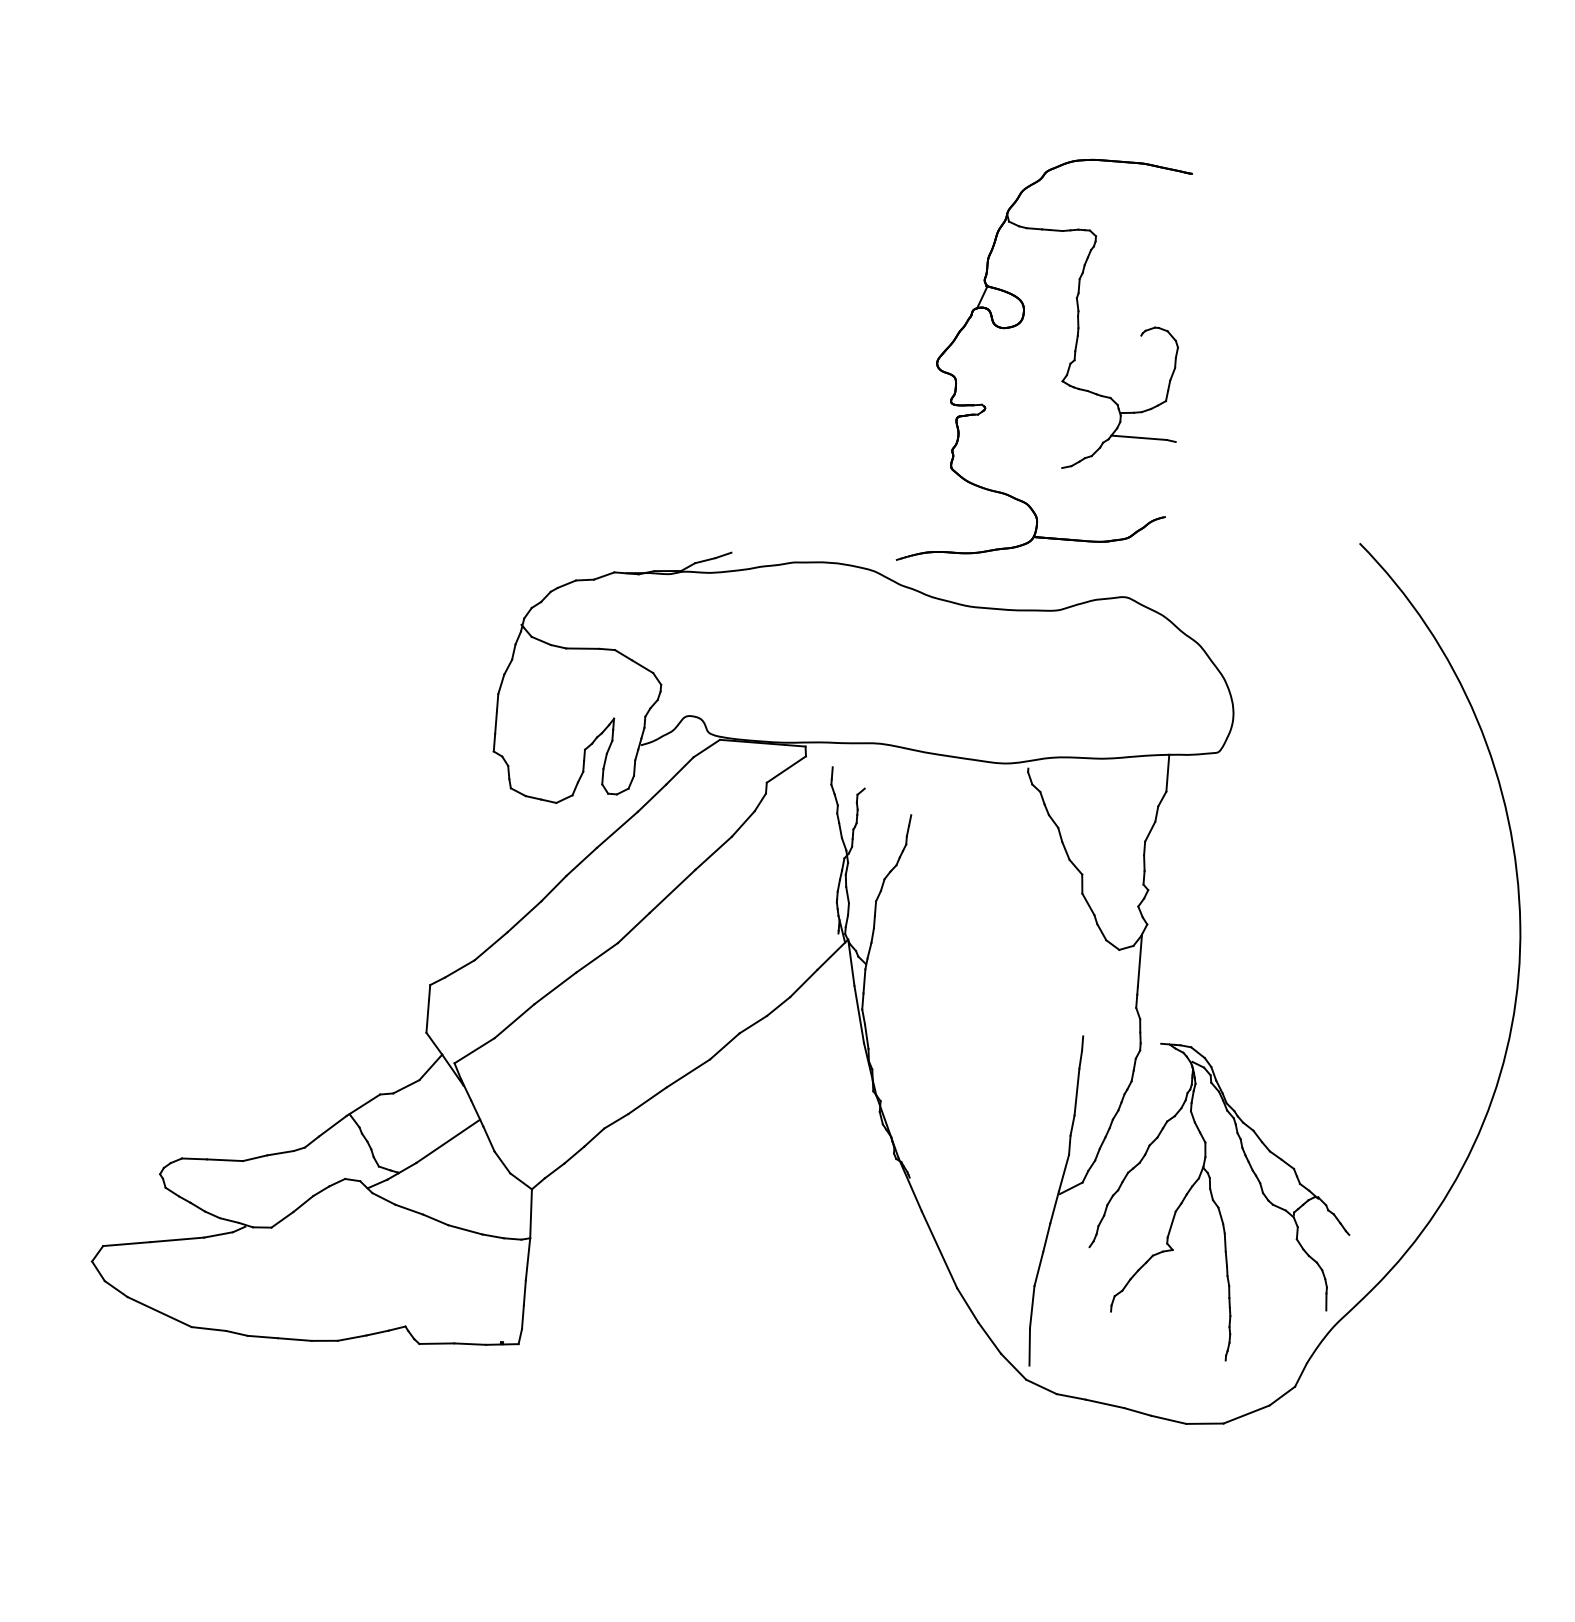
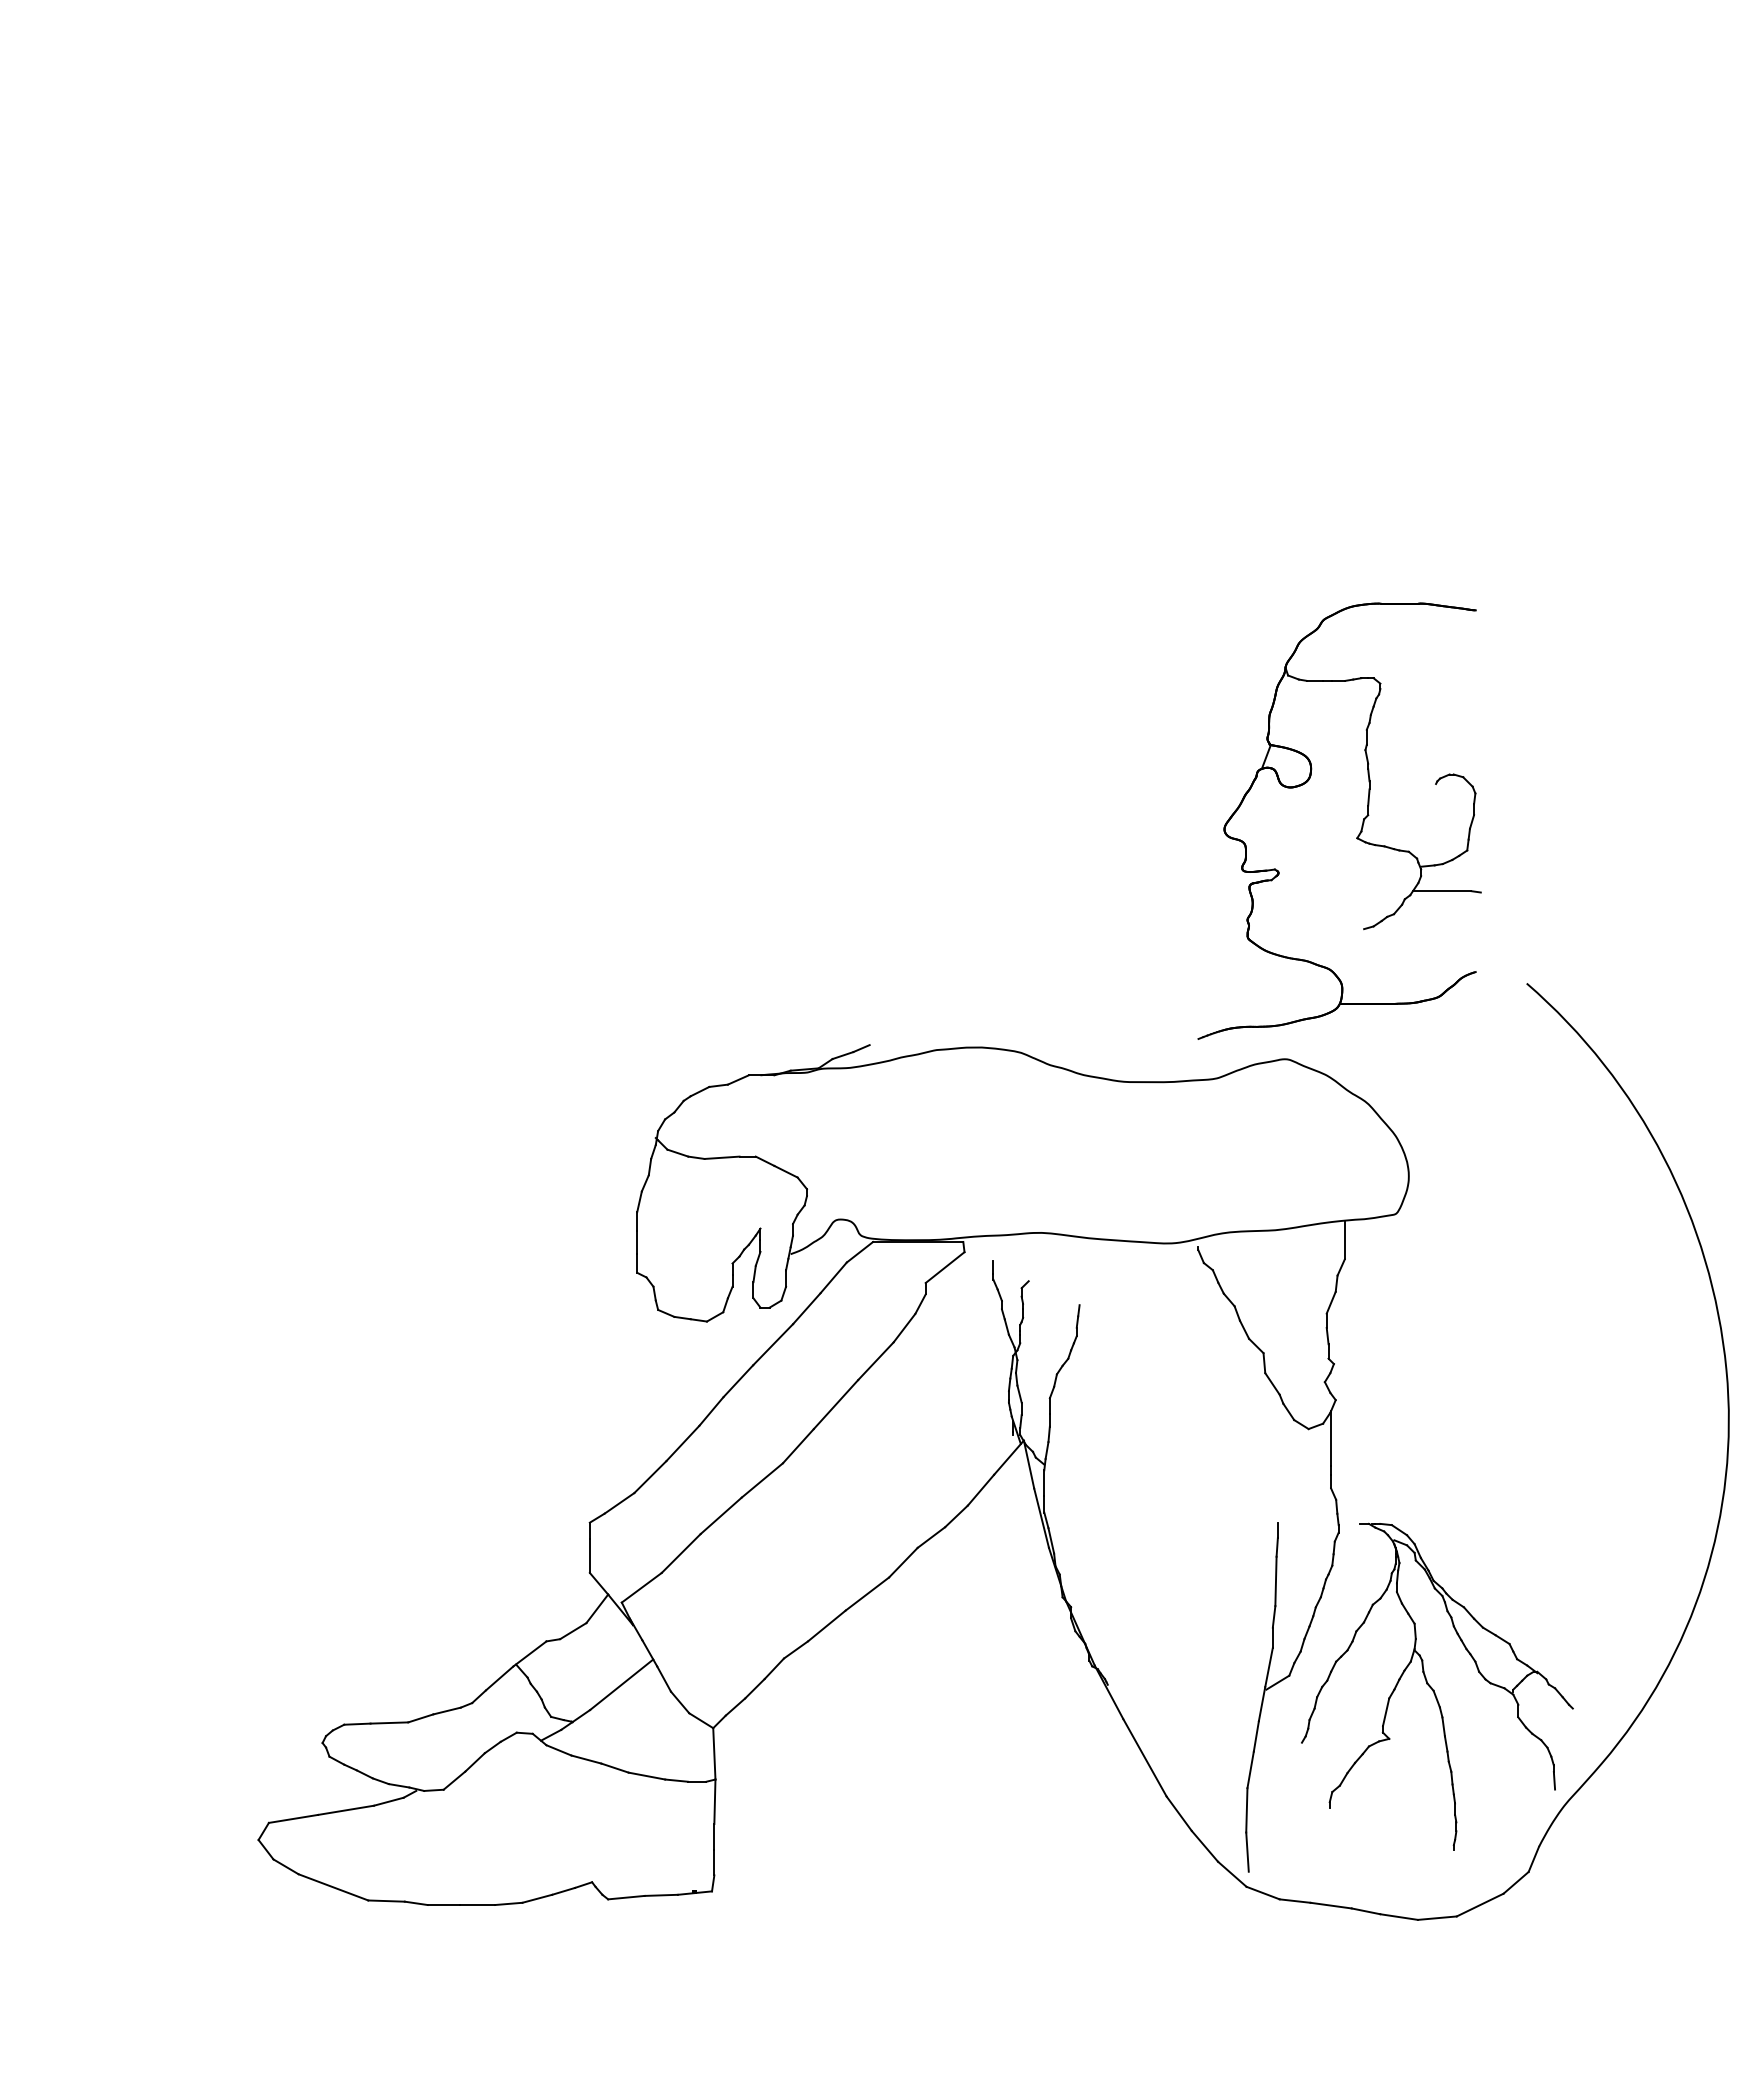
part: (1067, 369) -> (1361, 825), moved

